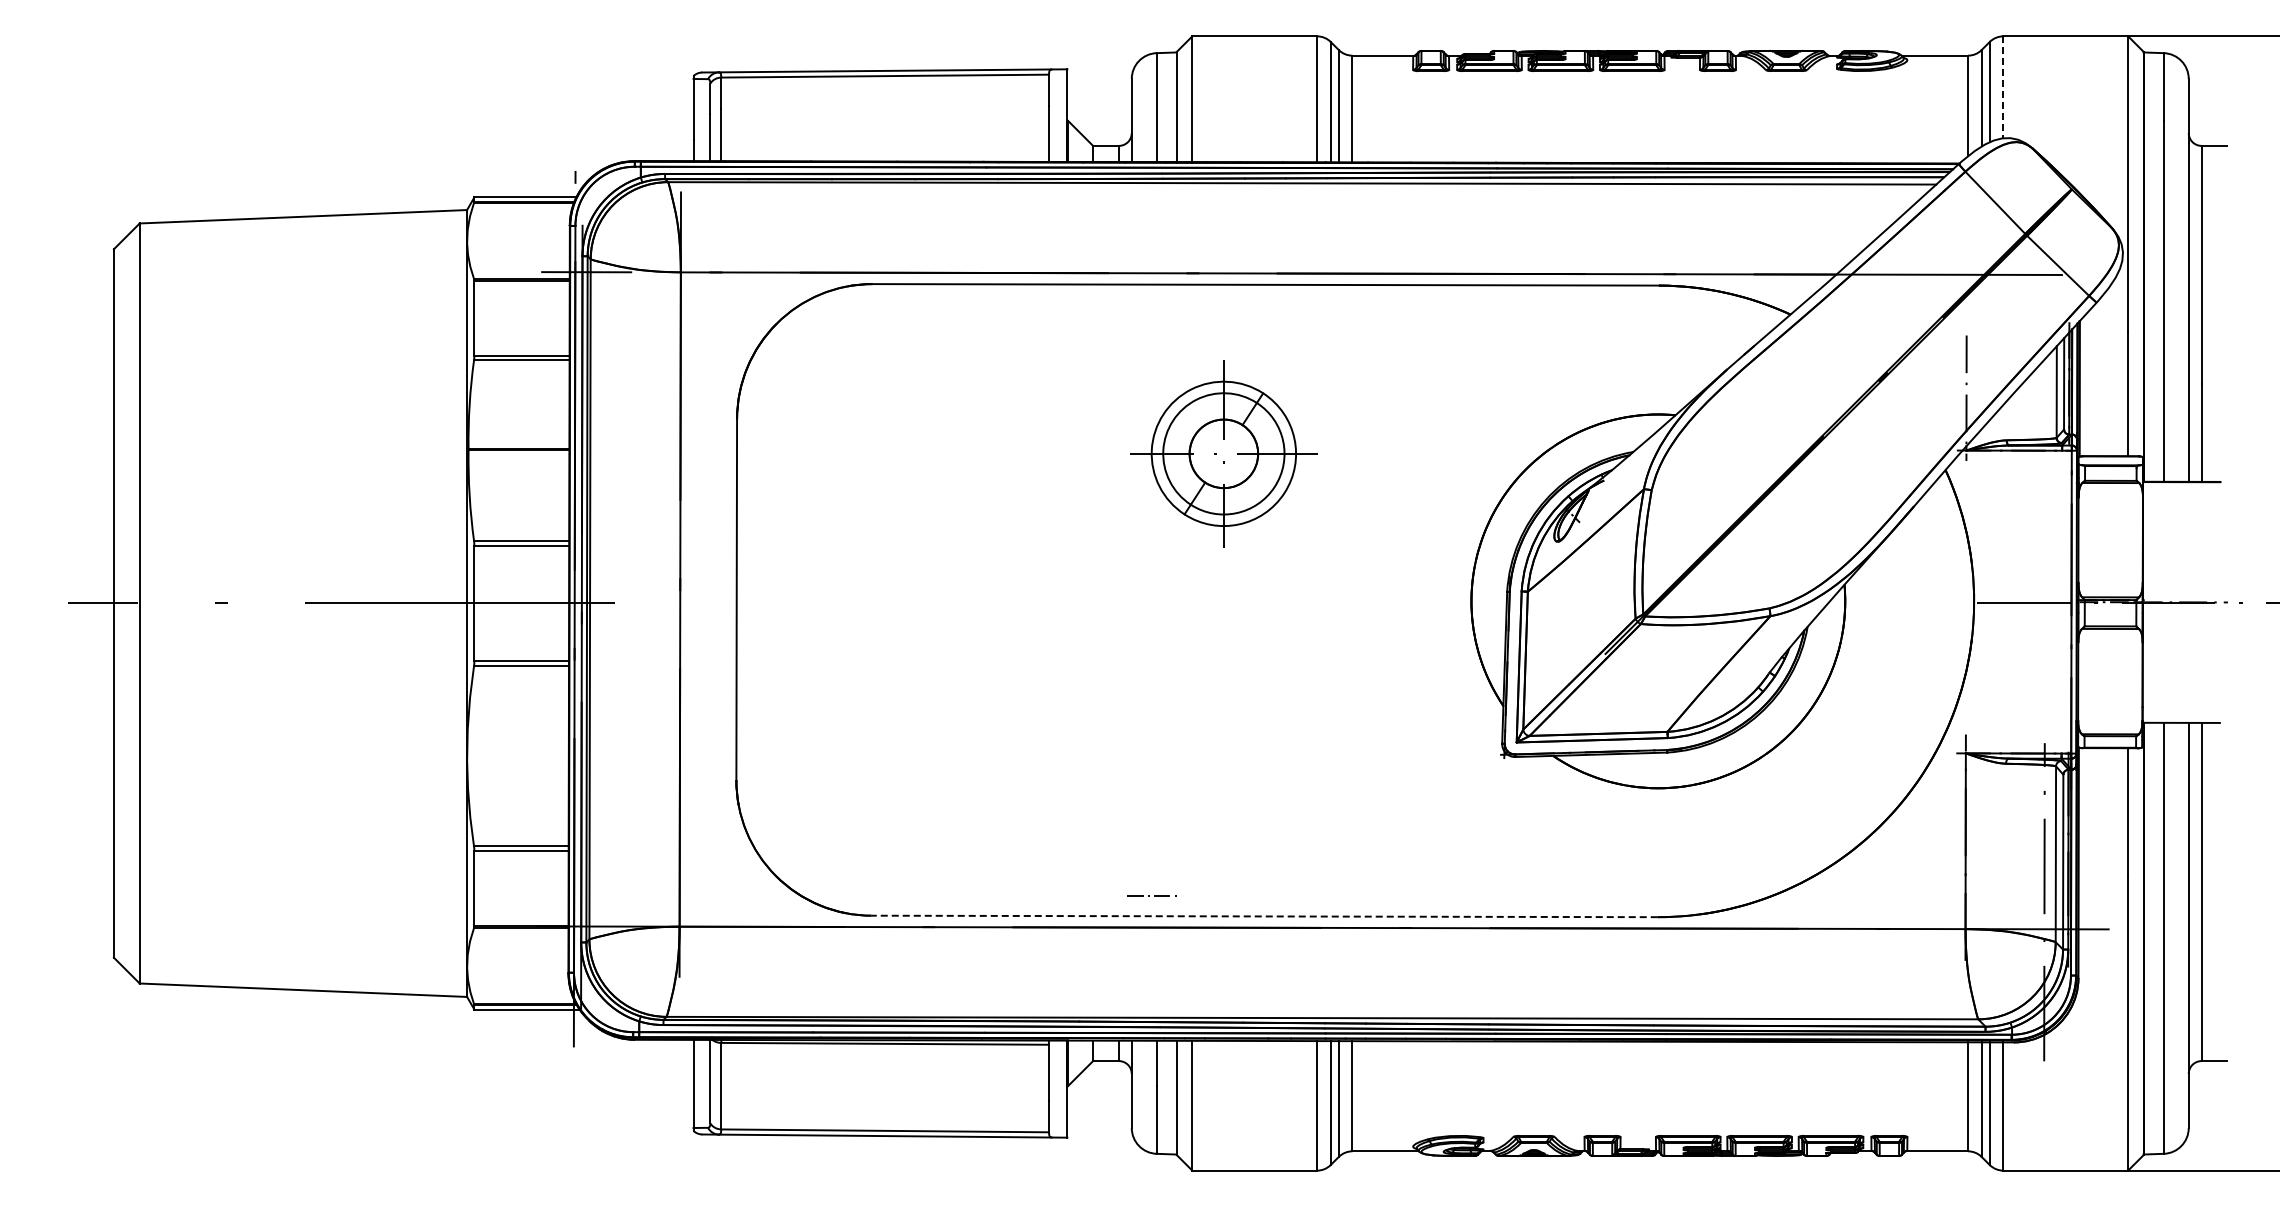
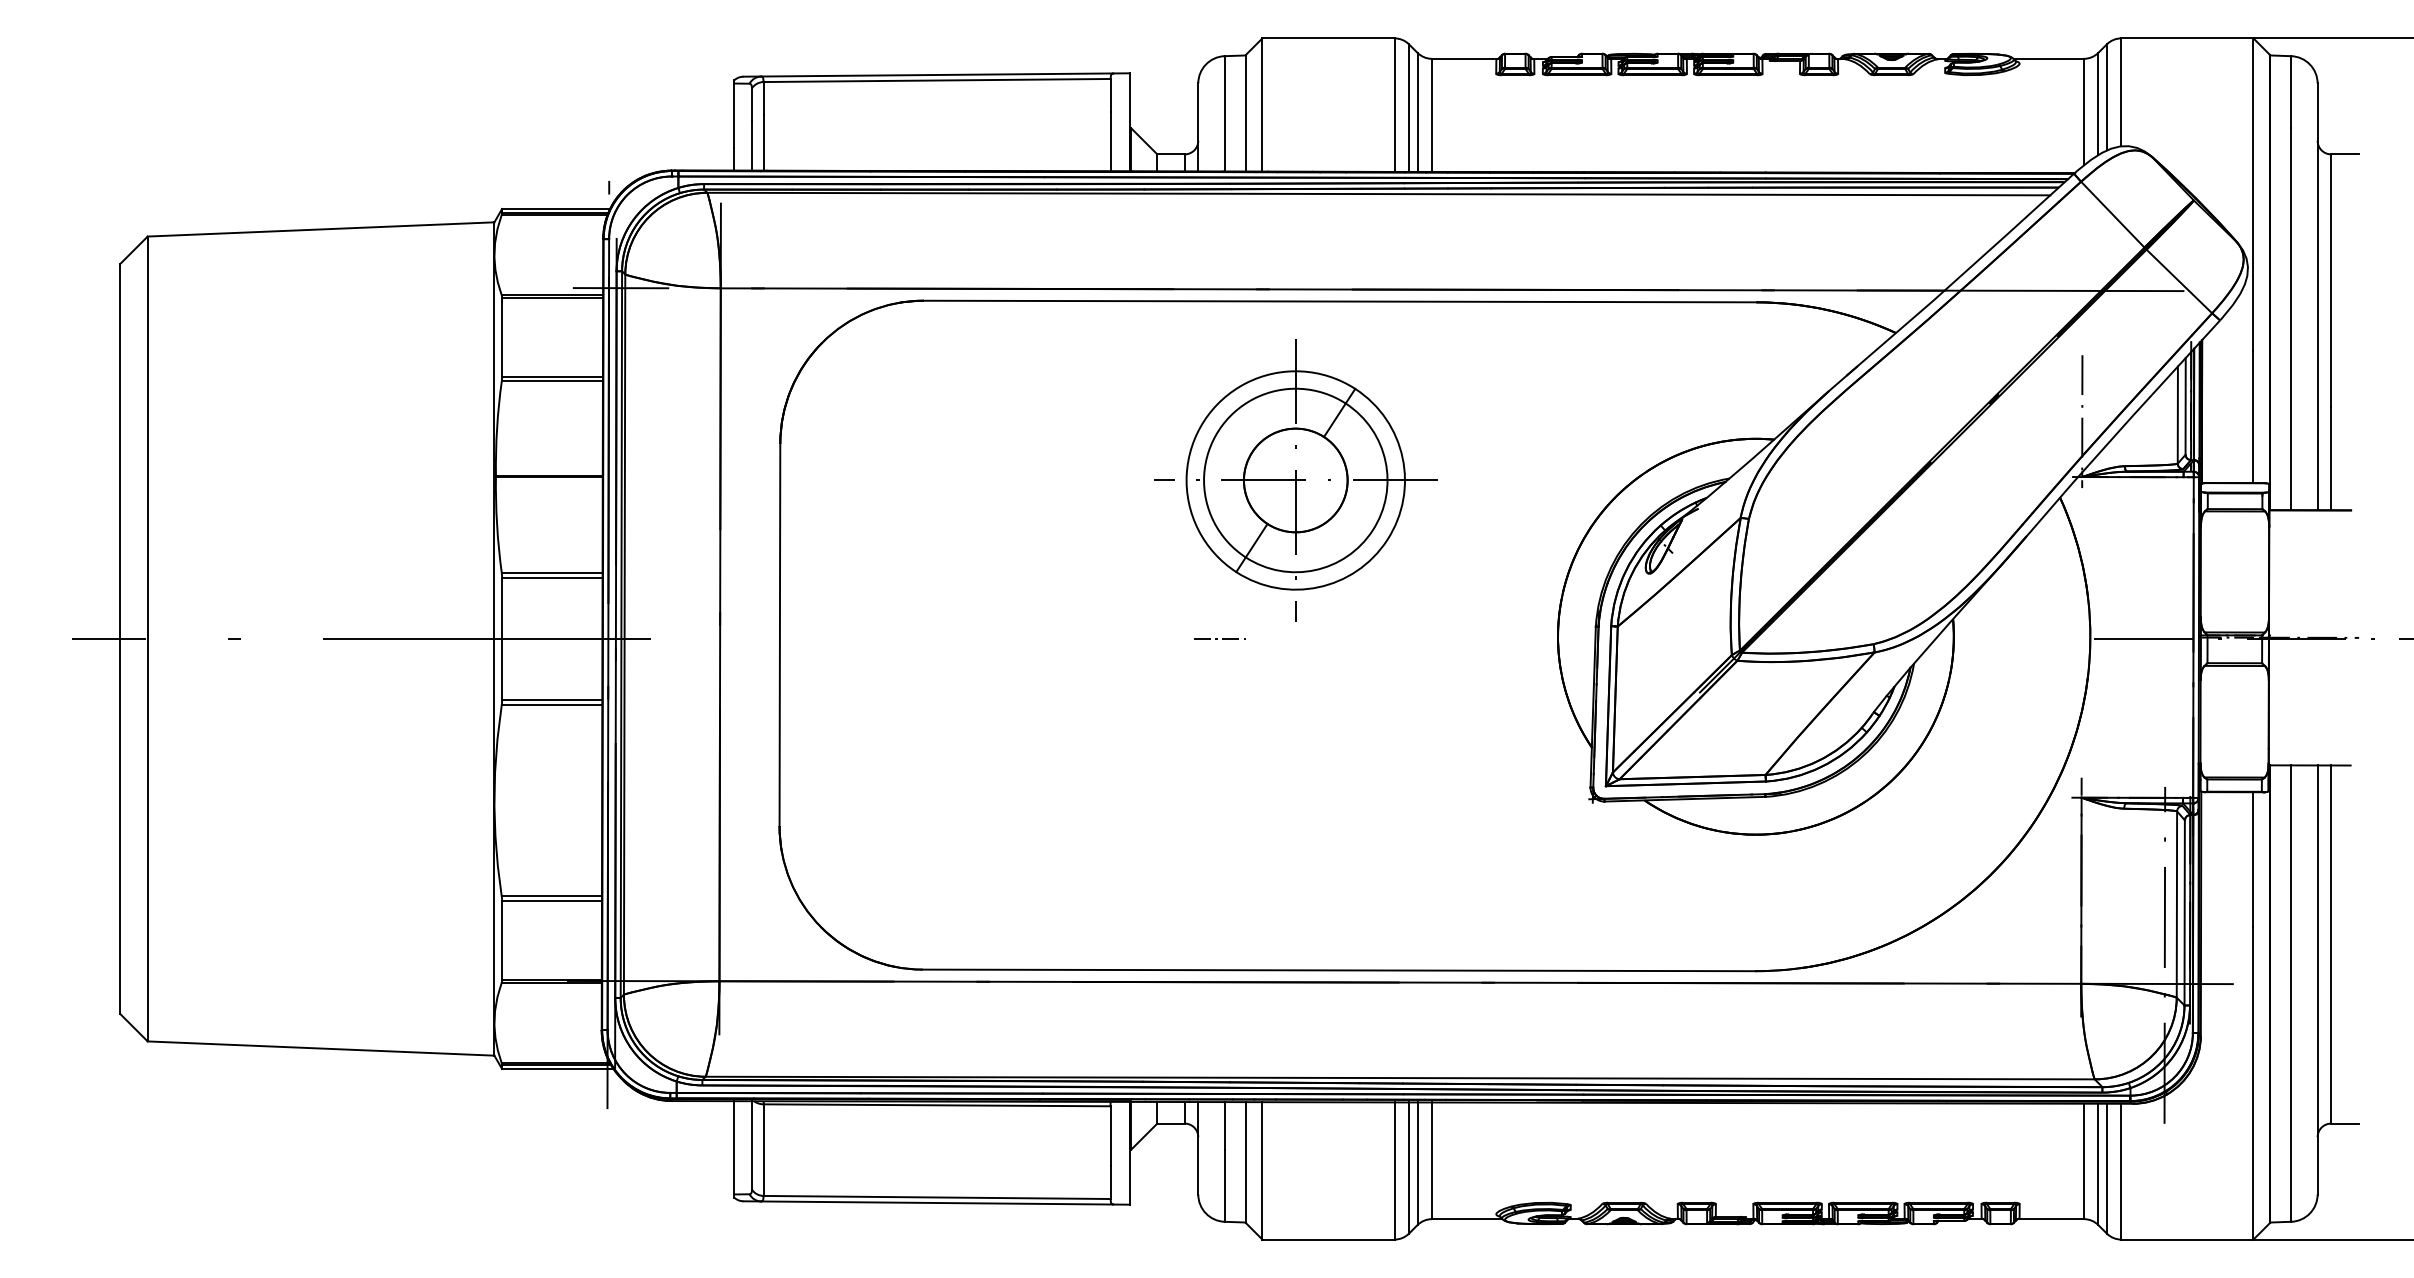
line: (2003, 87) -> (2121, 92), dashed -> solid
part: (1223, 453) -> (1295, 480), size x1.43
line: (1149, 895) -> (1217, 637), moved
line: (1264, 916) -> (1338, 970), dashed -> solid

